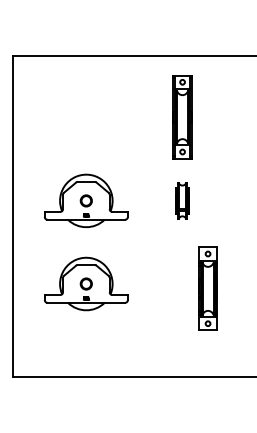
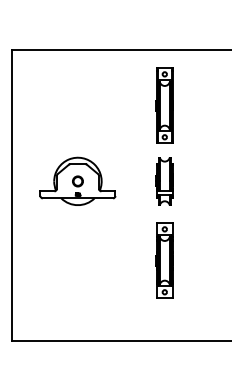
part: (182, 200) -> (164, 181), size x1.43
part: (85, 282) -> (77, 255), removed
part: (207, 288) -> (164, 260), moved

